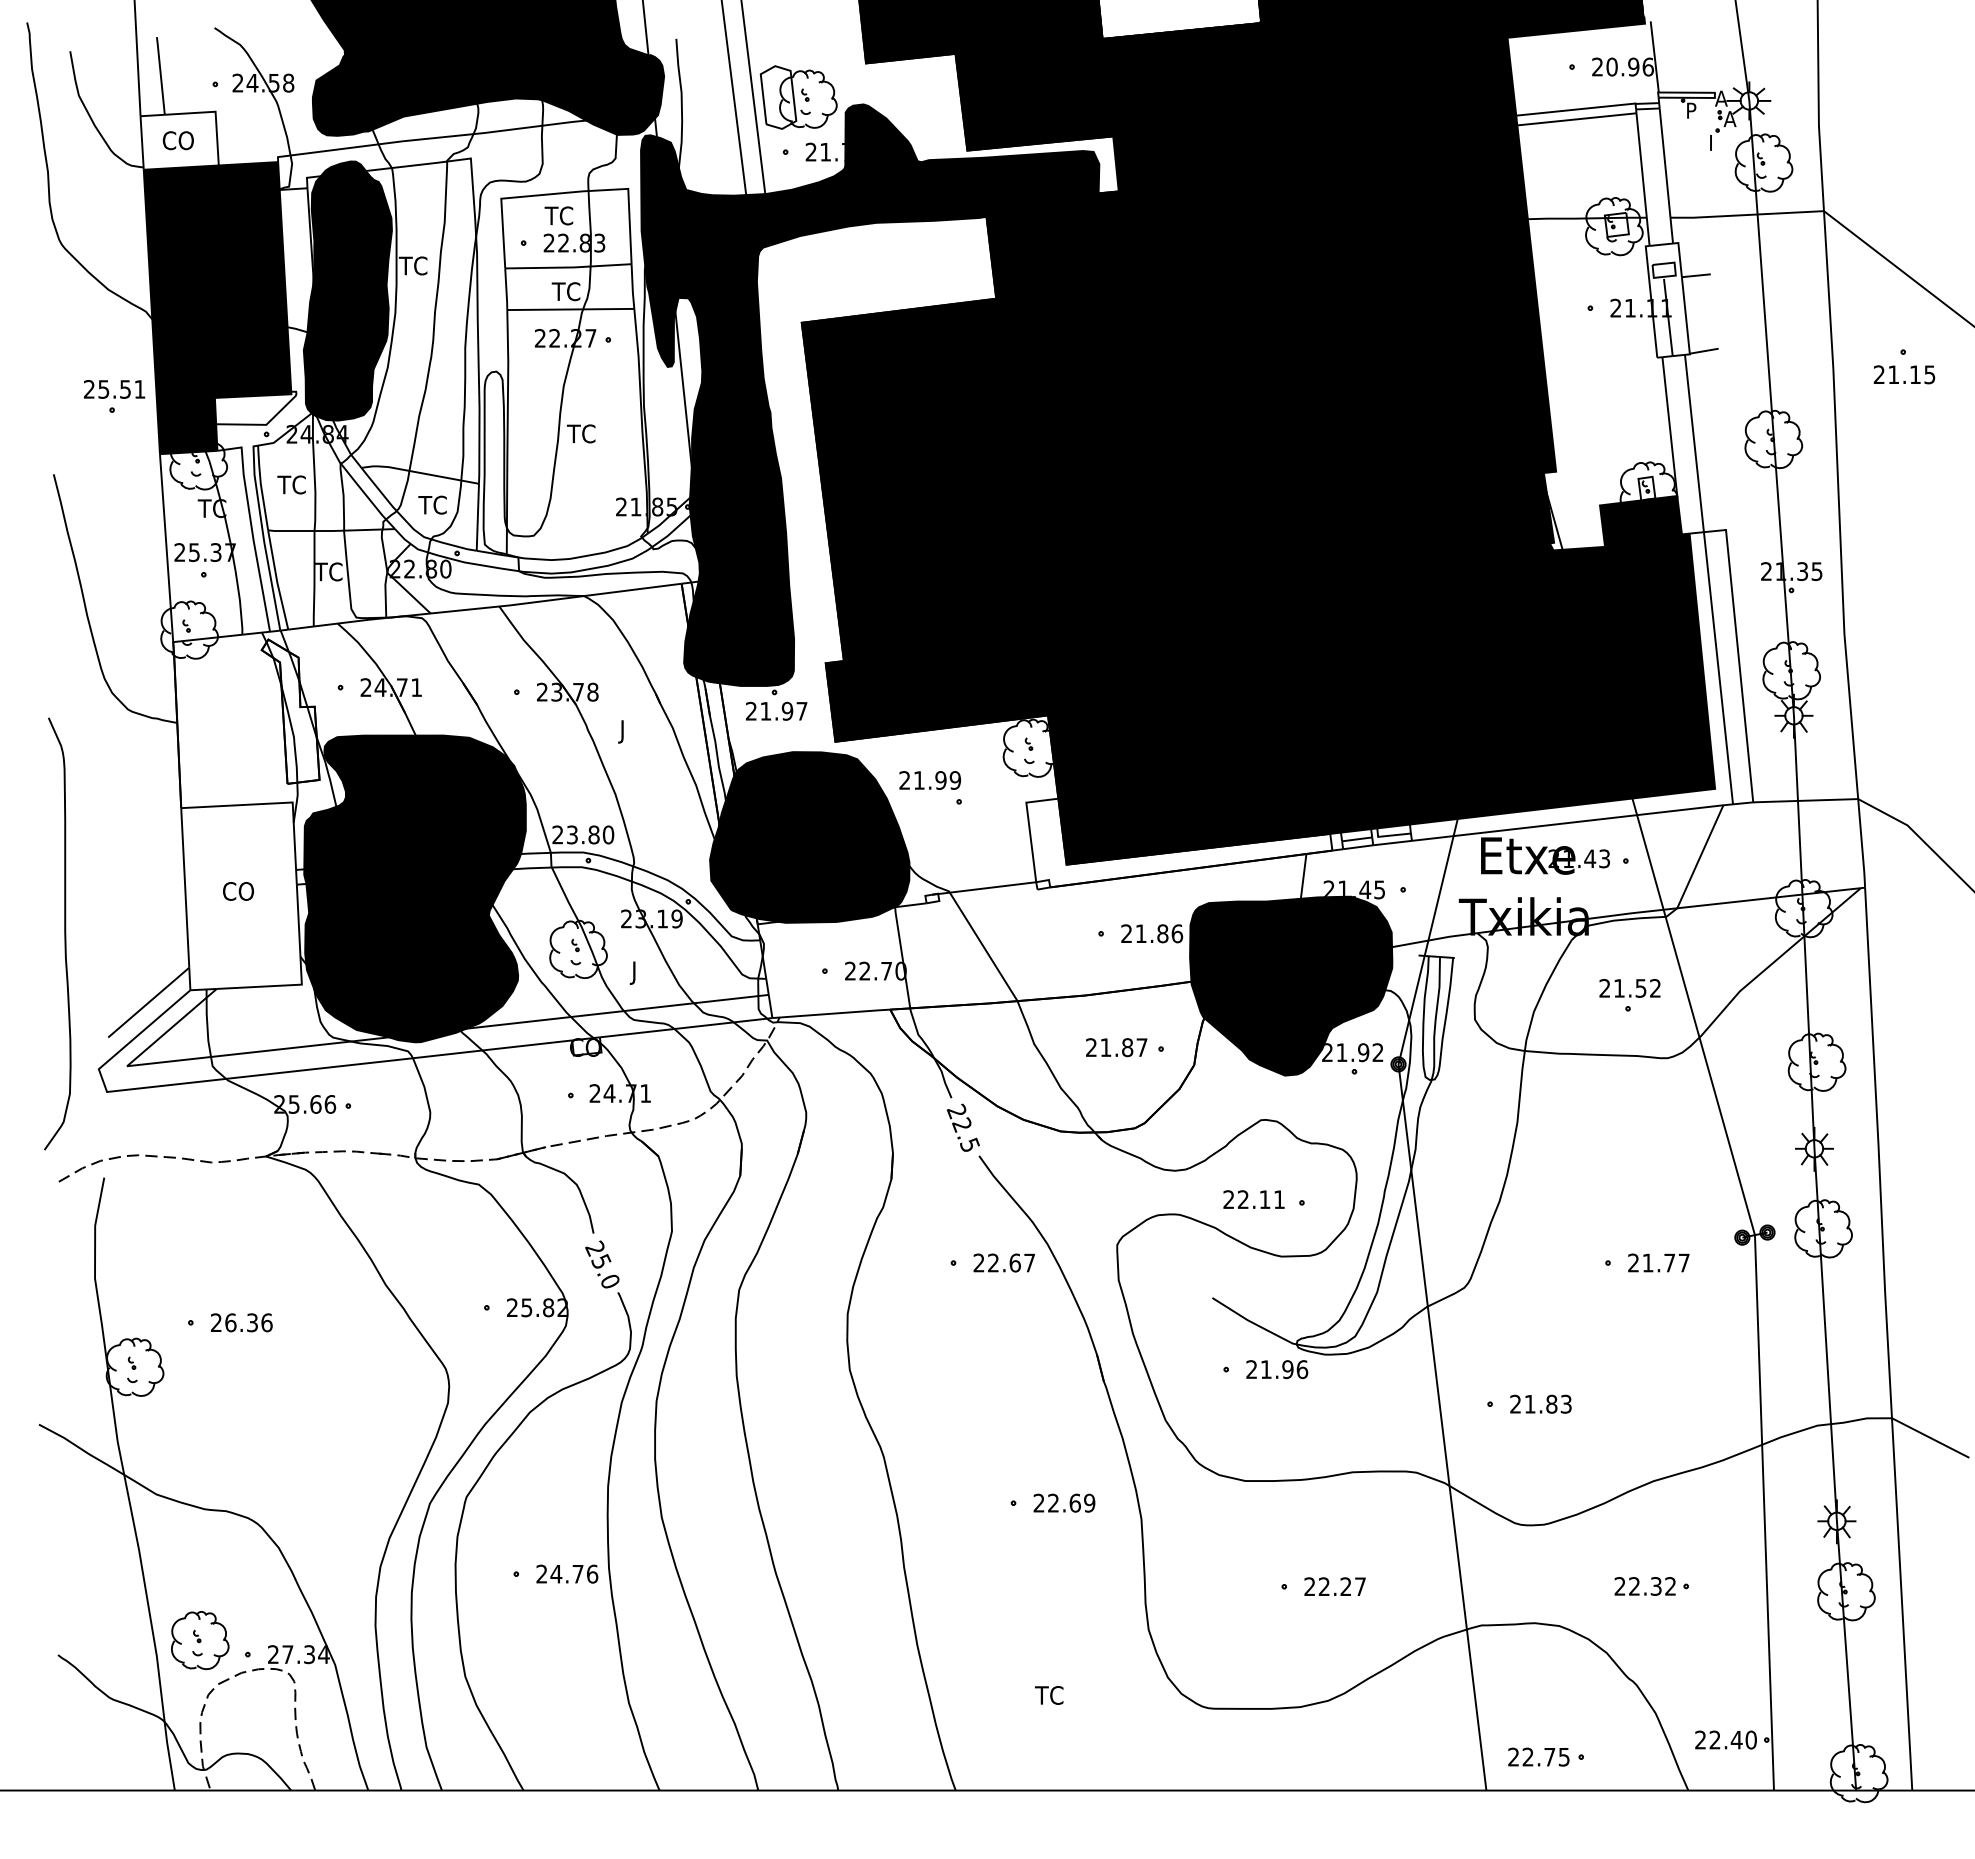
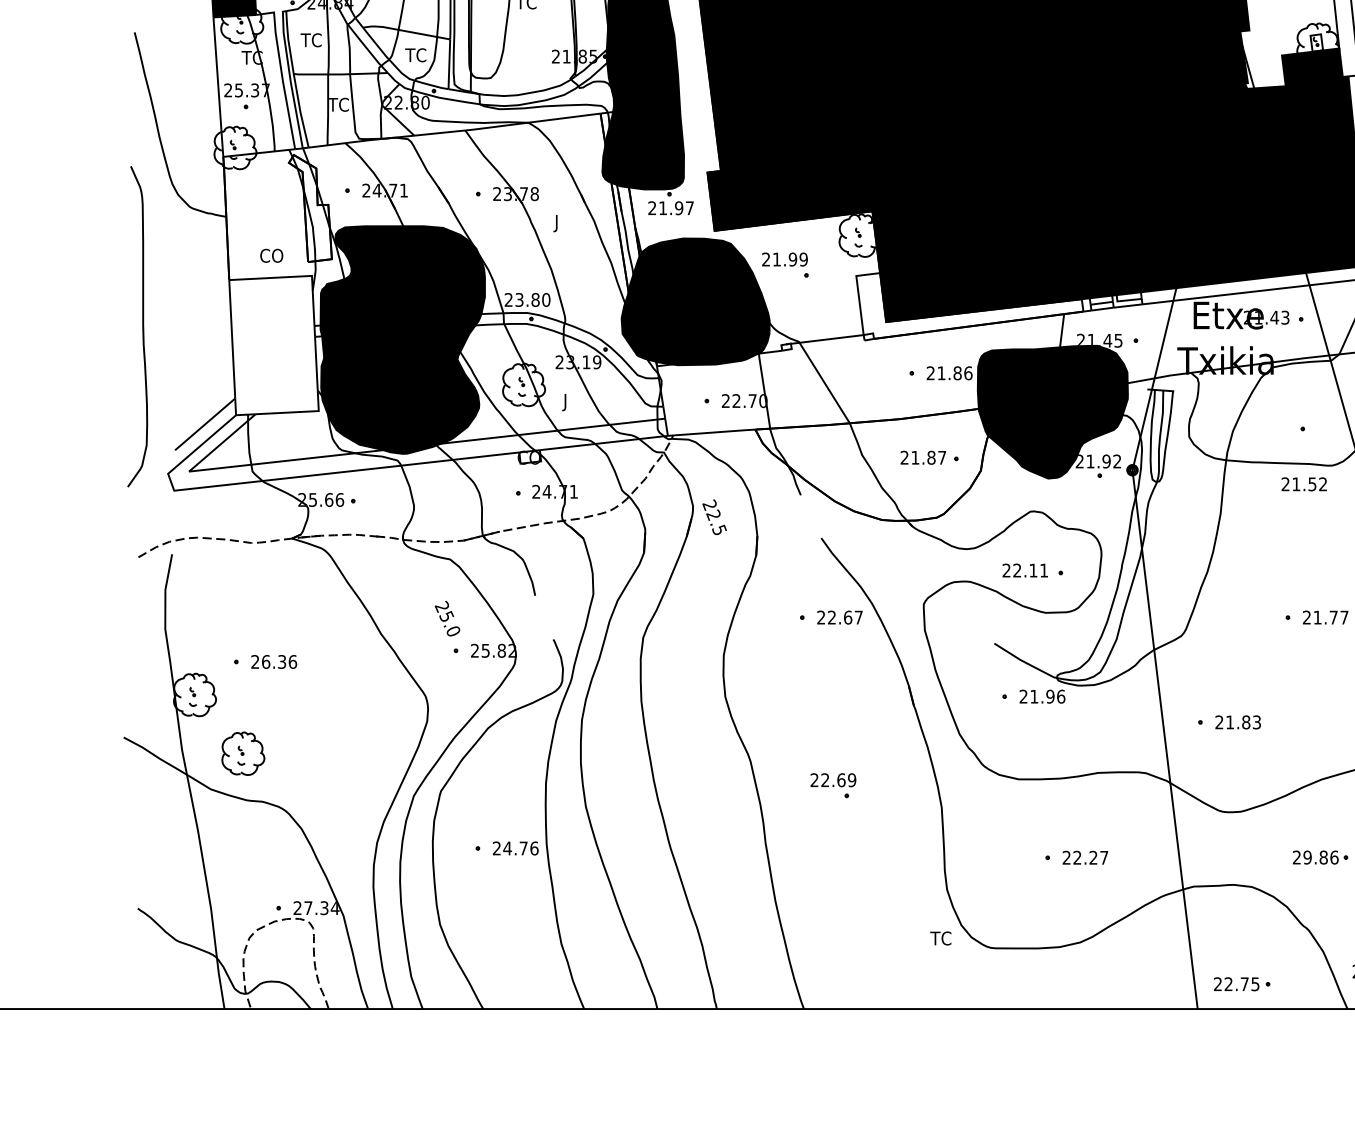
text: (238, 891) -> (271, 255), moved
curve: (64, 933) -> (142, 326), moved
text: (1629, 988) -> (1303, 484), moved
text: (963, 1127) -> (714, 517), moved
text: (602, 1264) -> (447, 618), moved
text: (1064, 1502) -> (833, 779), moved
text: (1652, 1586) -> (1320, 857), 22.32 -> 29.86
part: (200, 1640) -> (243, 753), moved
text: (1049, 1695) -> (941, 938), moved

